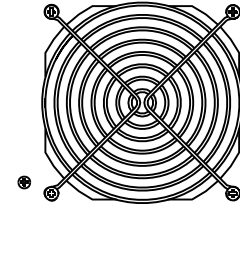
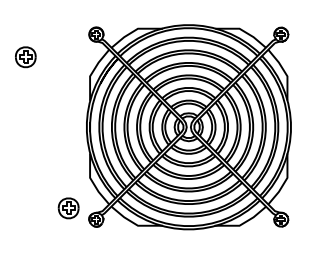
part: (24, 182) -> (68, 208), size x1.67

